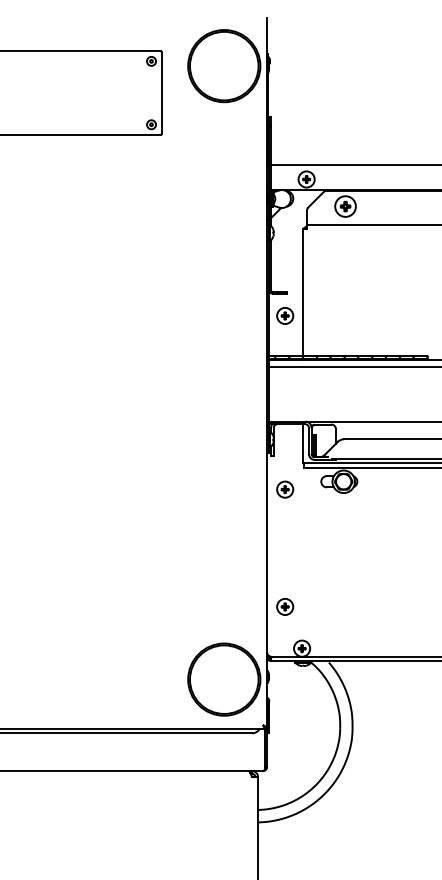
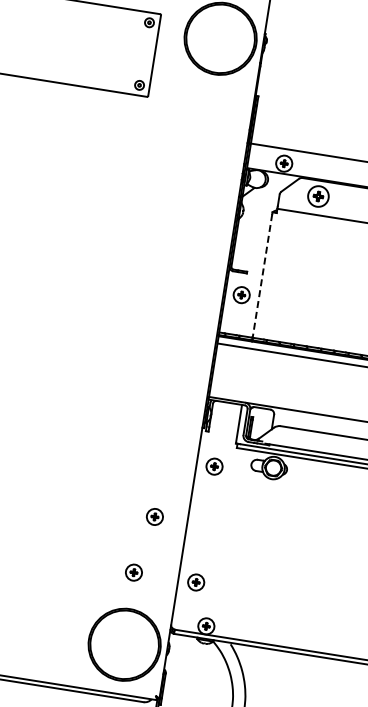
line: (302, 293) -> (262, 275), solid -> dashed
part: (234, 548) -> (155, 516), added
part: (222, 606) -> (134, 572), added

